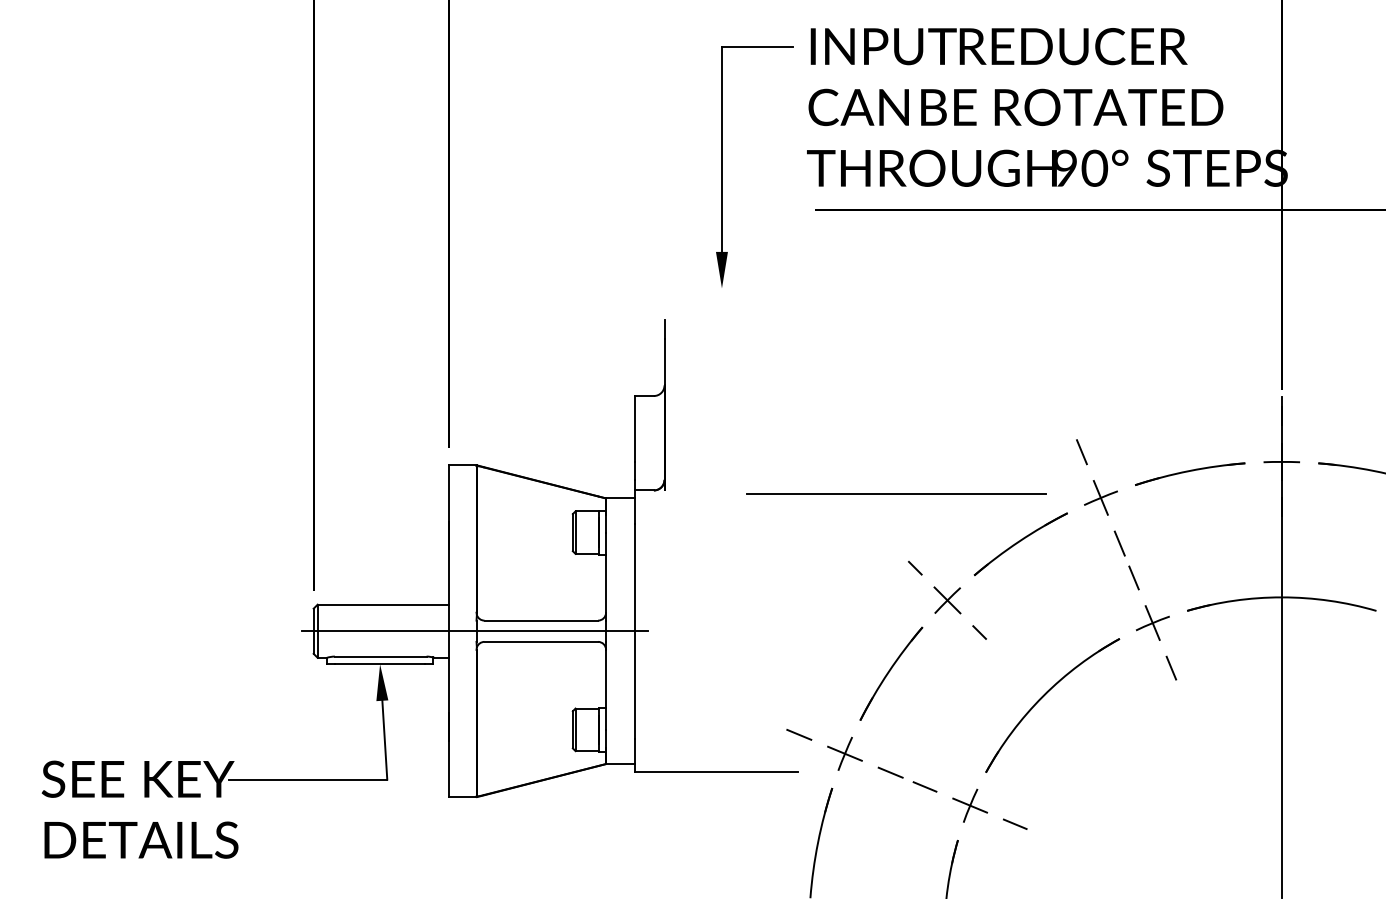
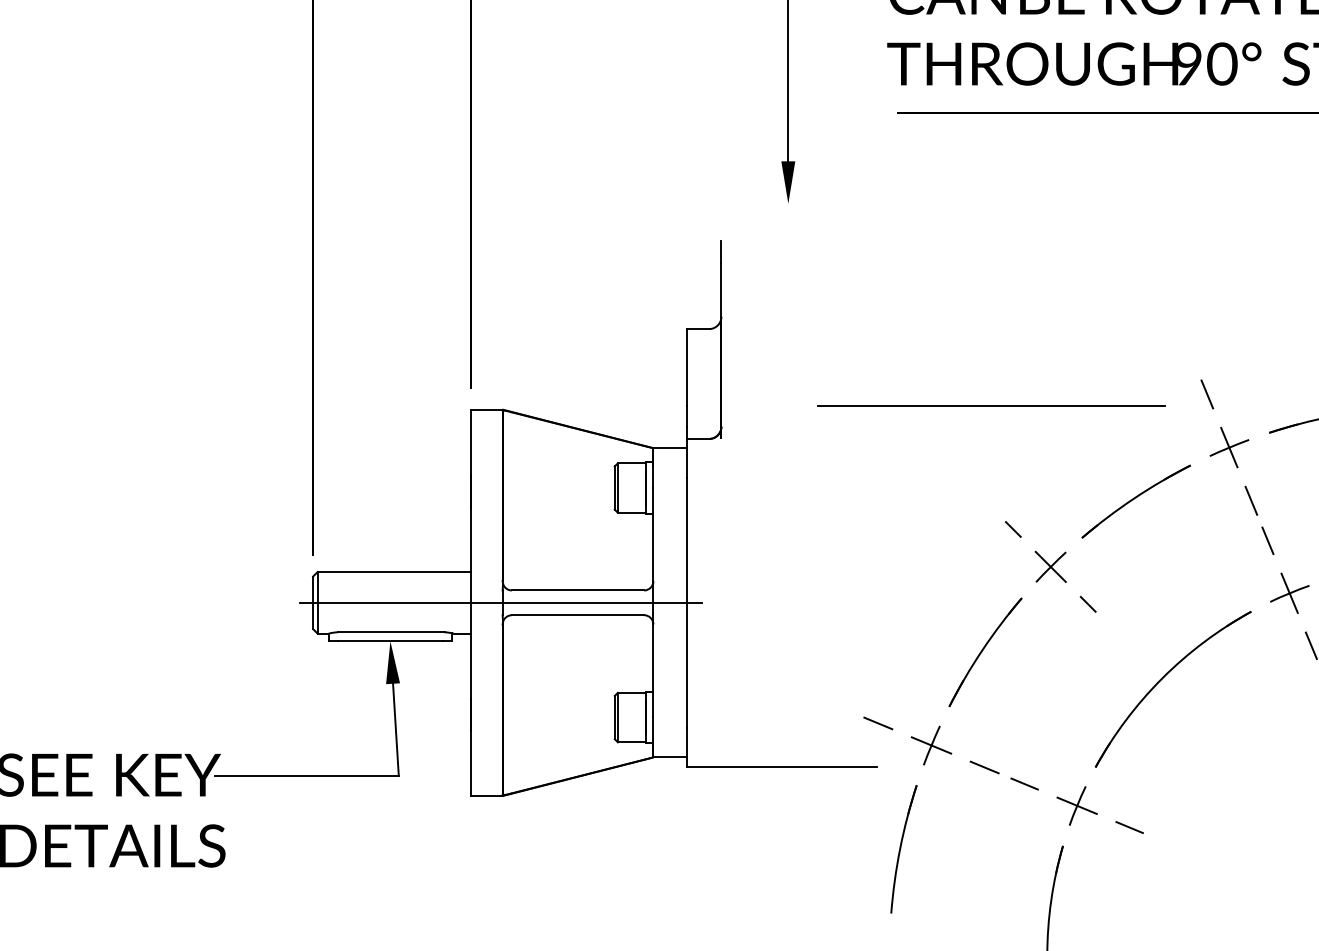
line: (896, 493) -> (991, 405), moved

